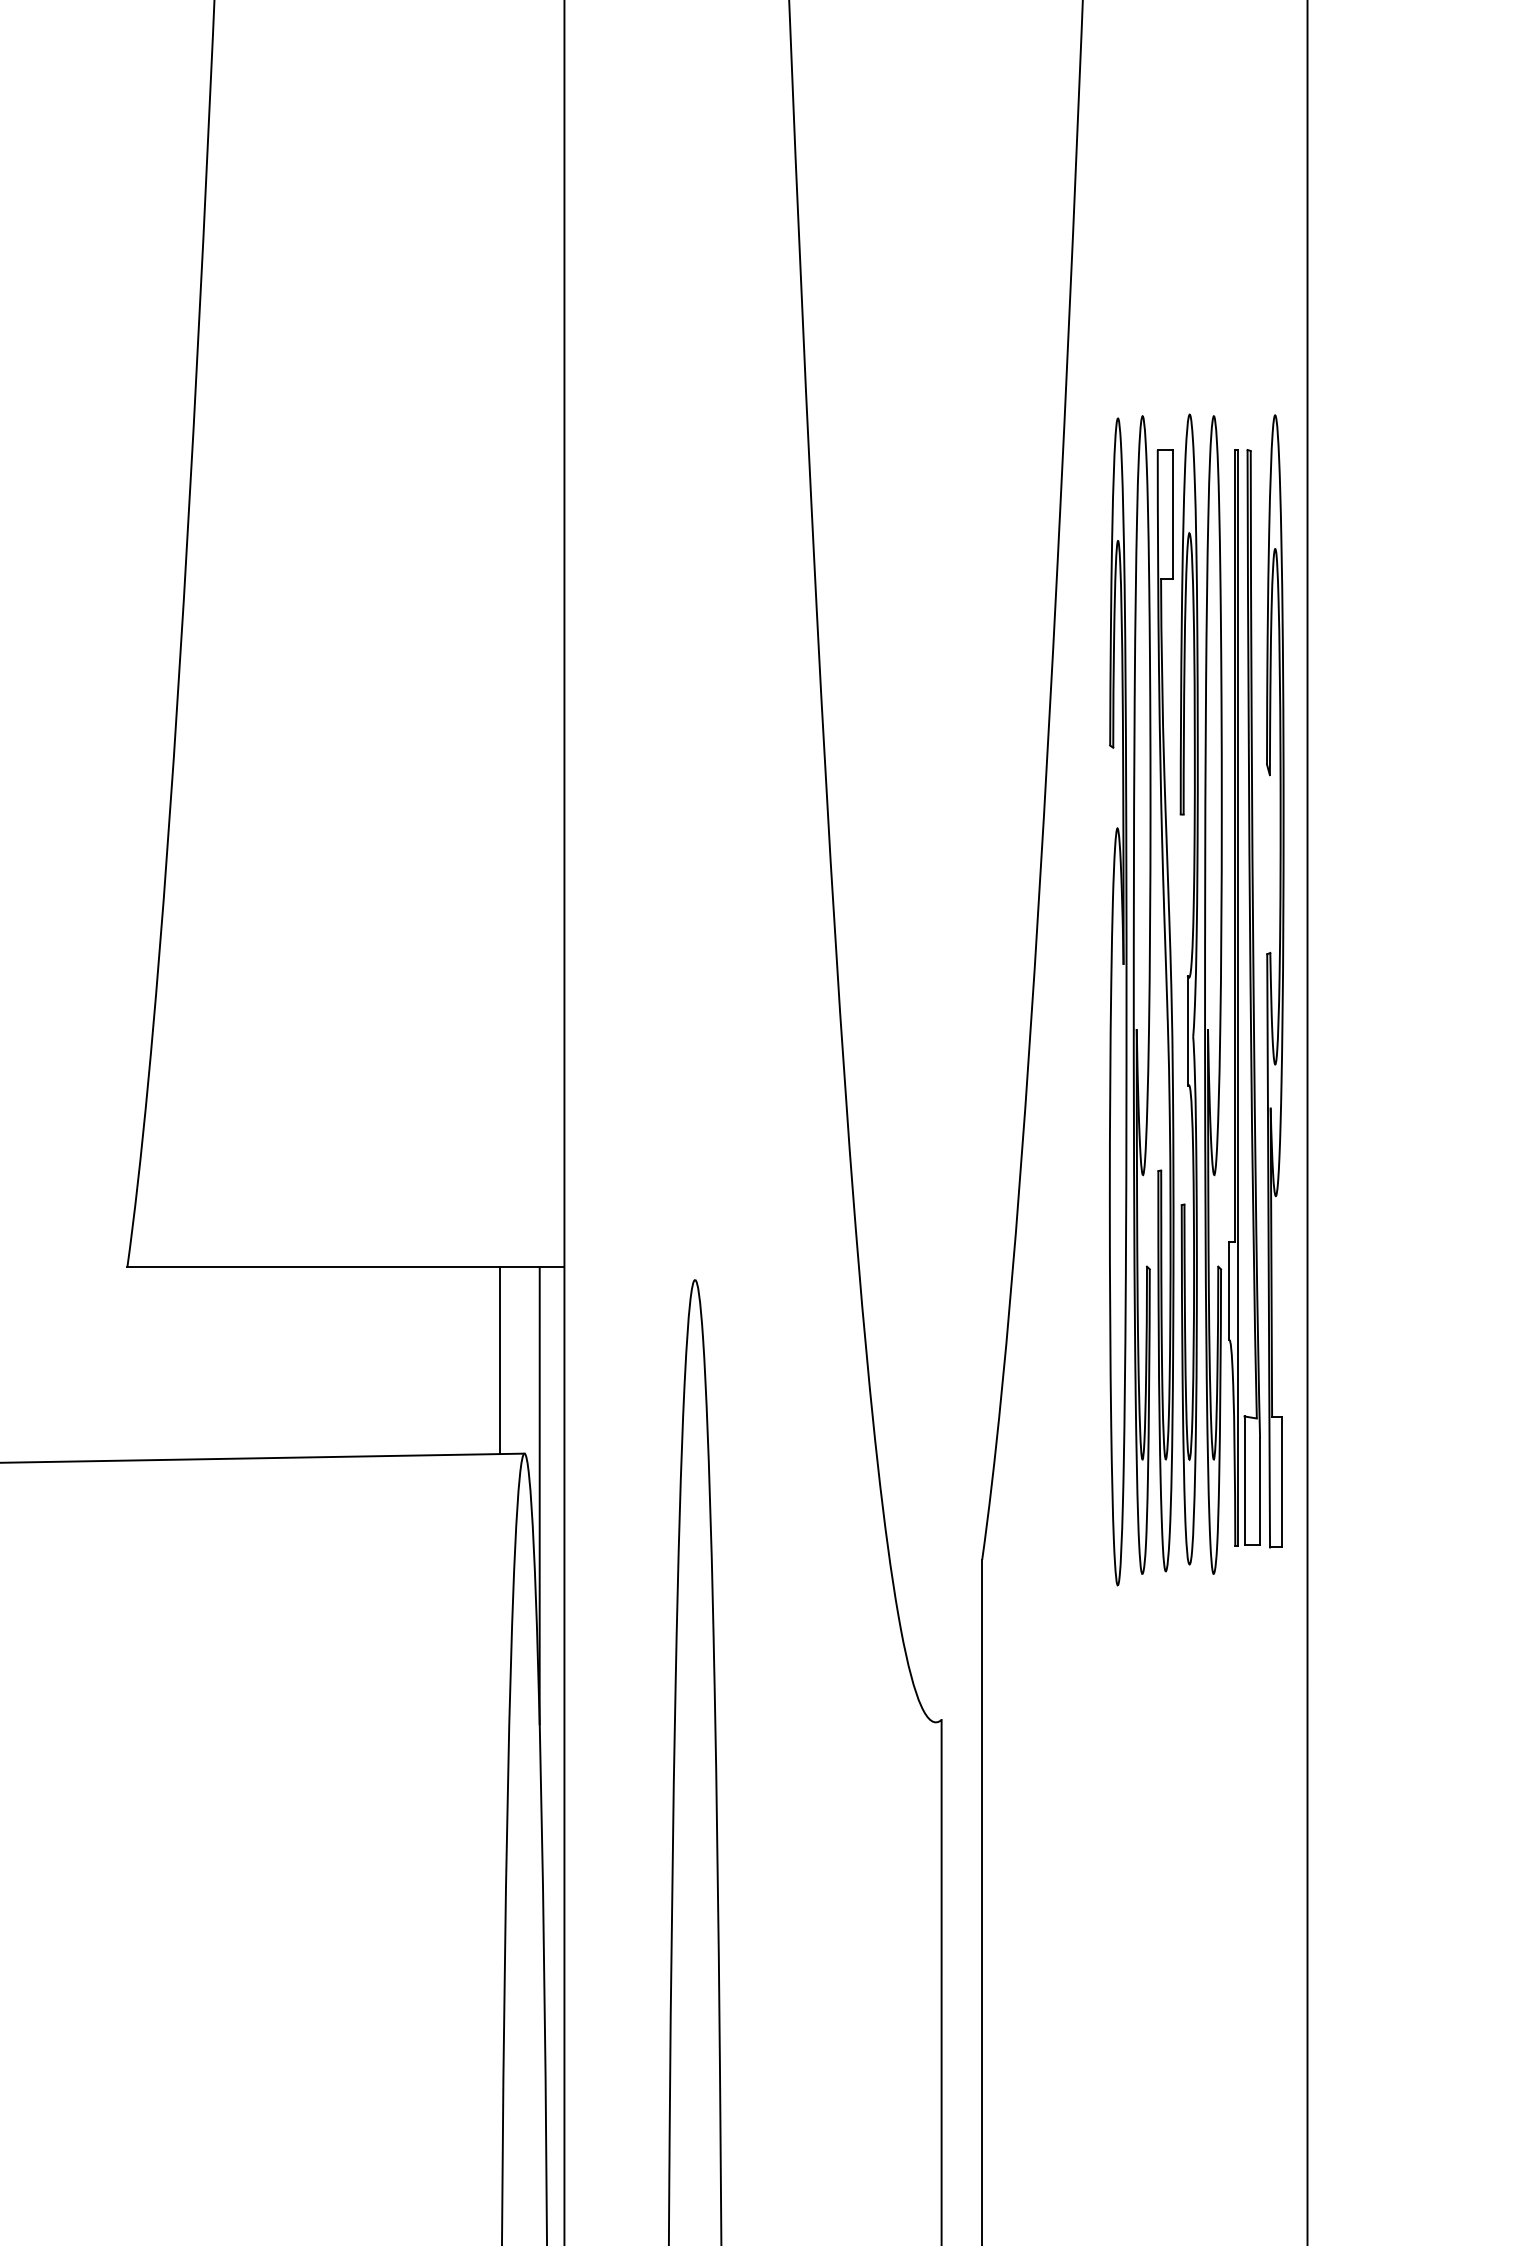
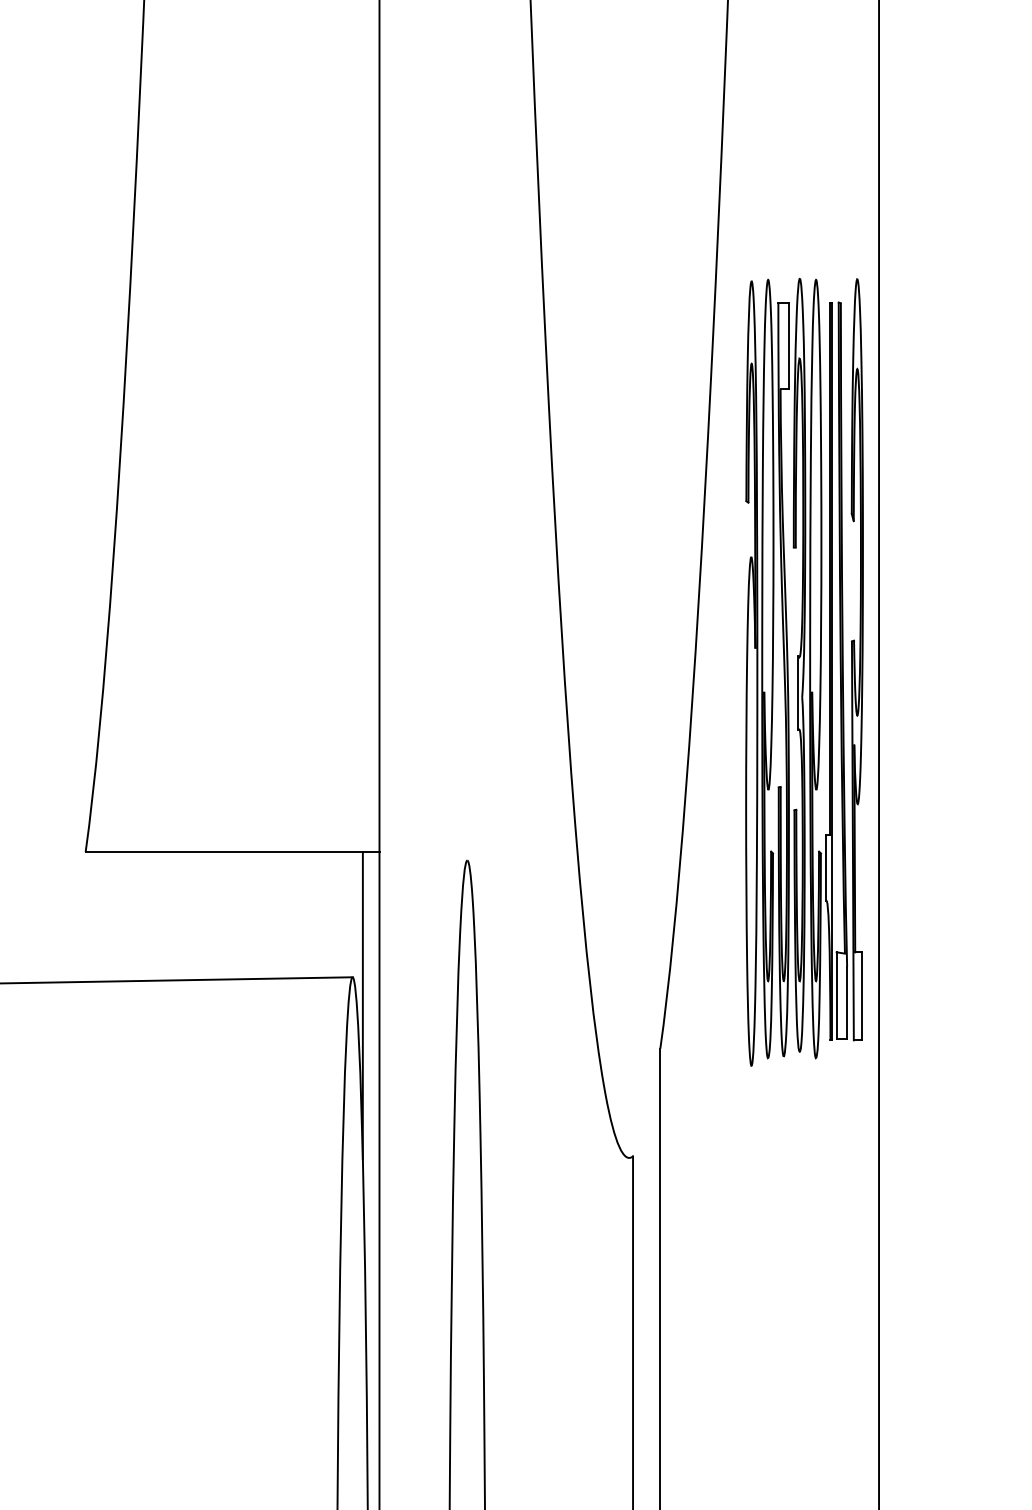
line: (499, 1360) -> (335, 914), removed

